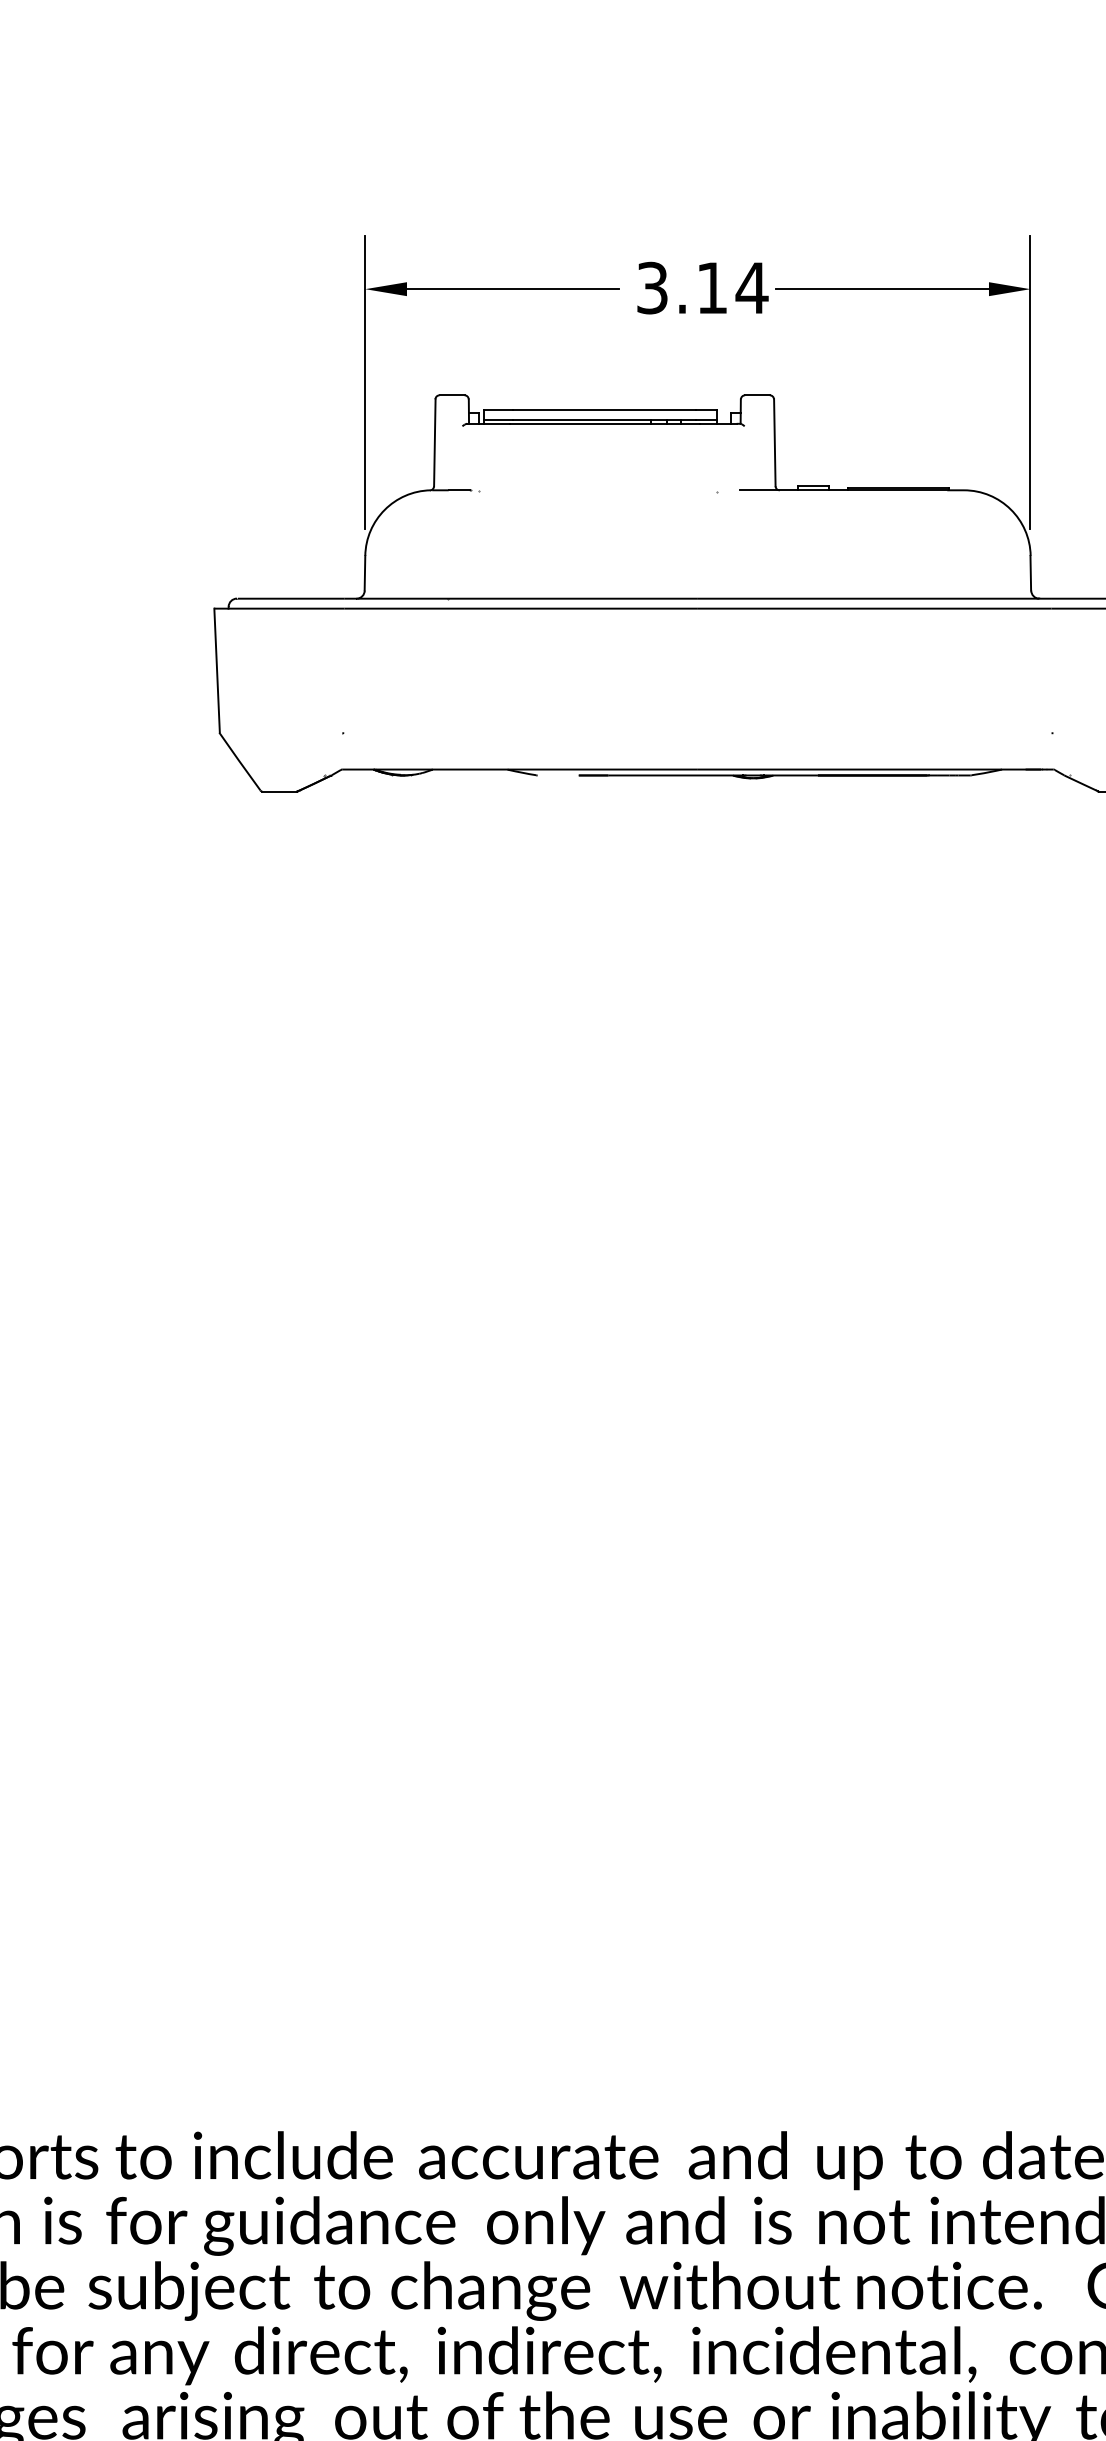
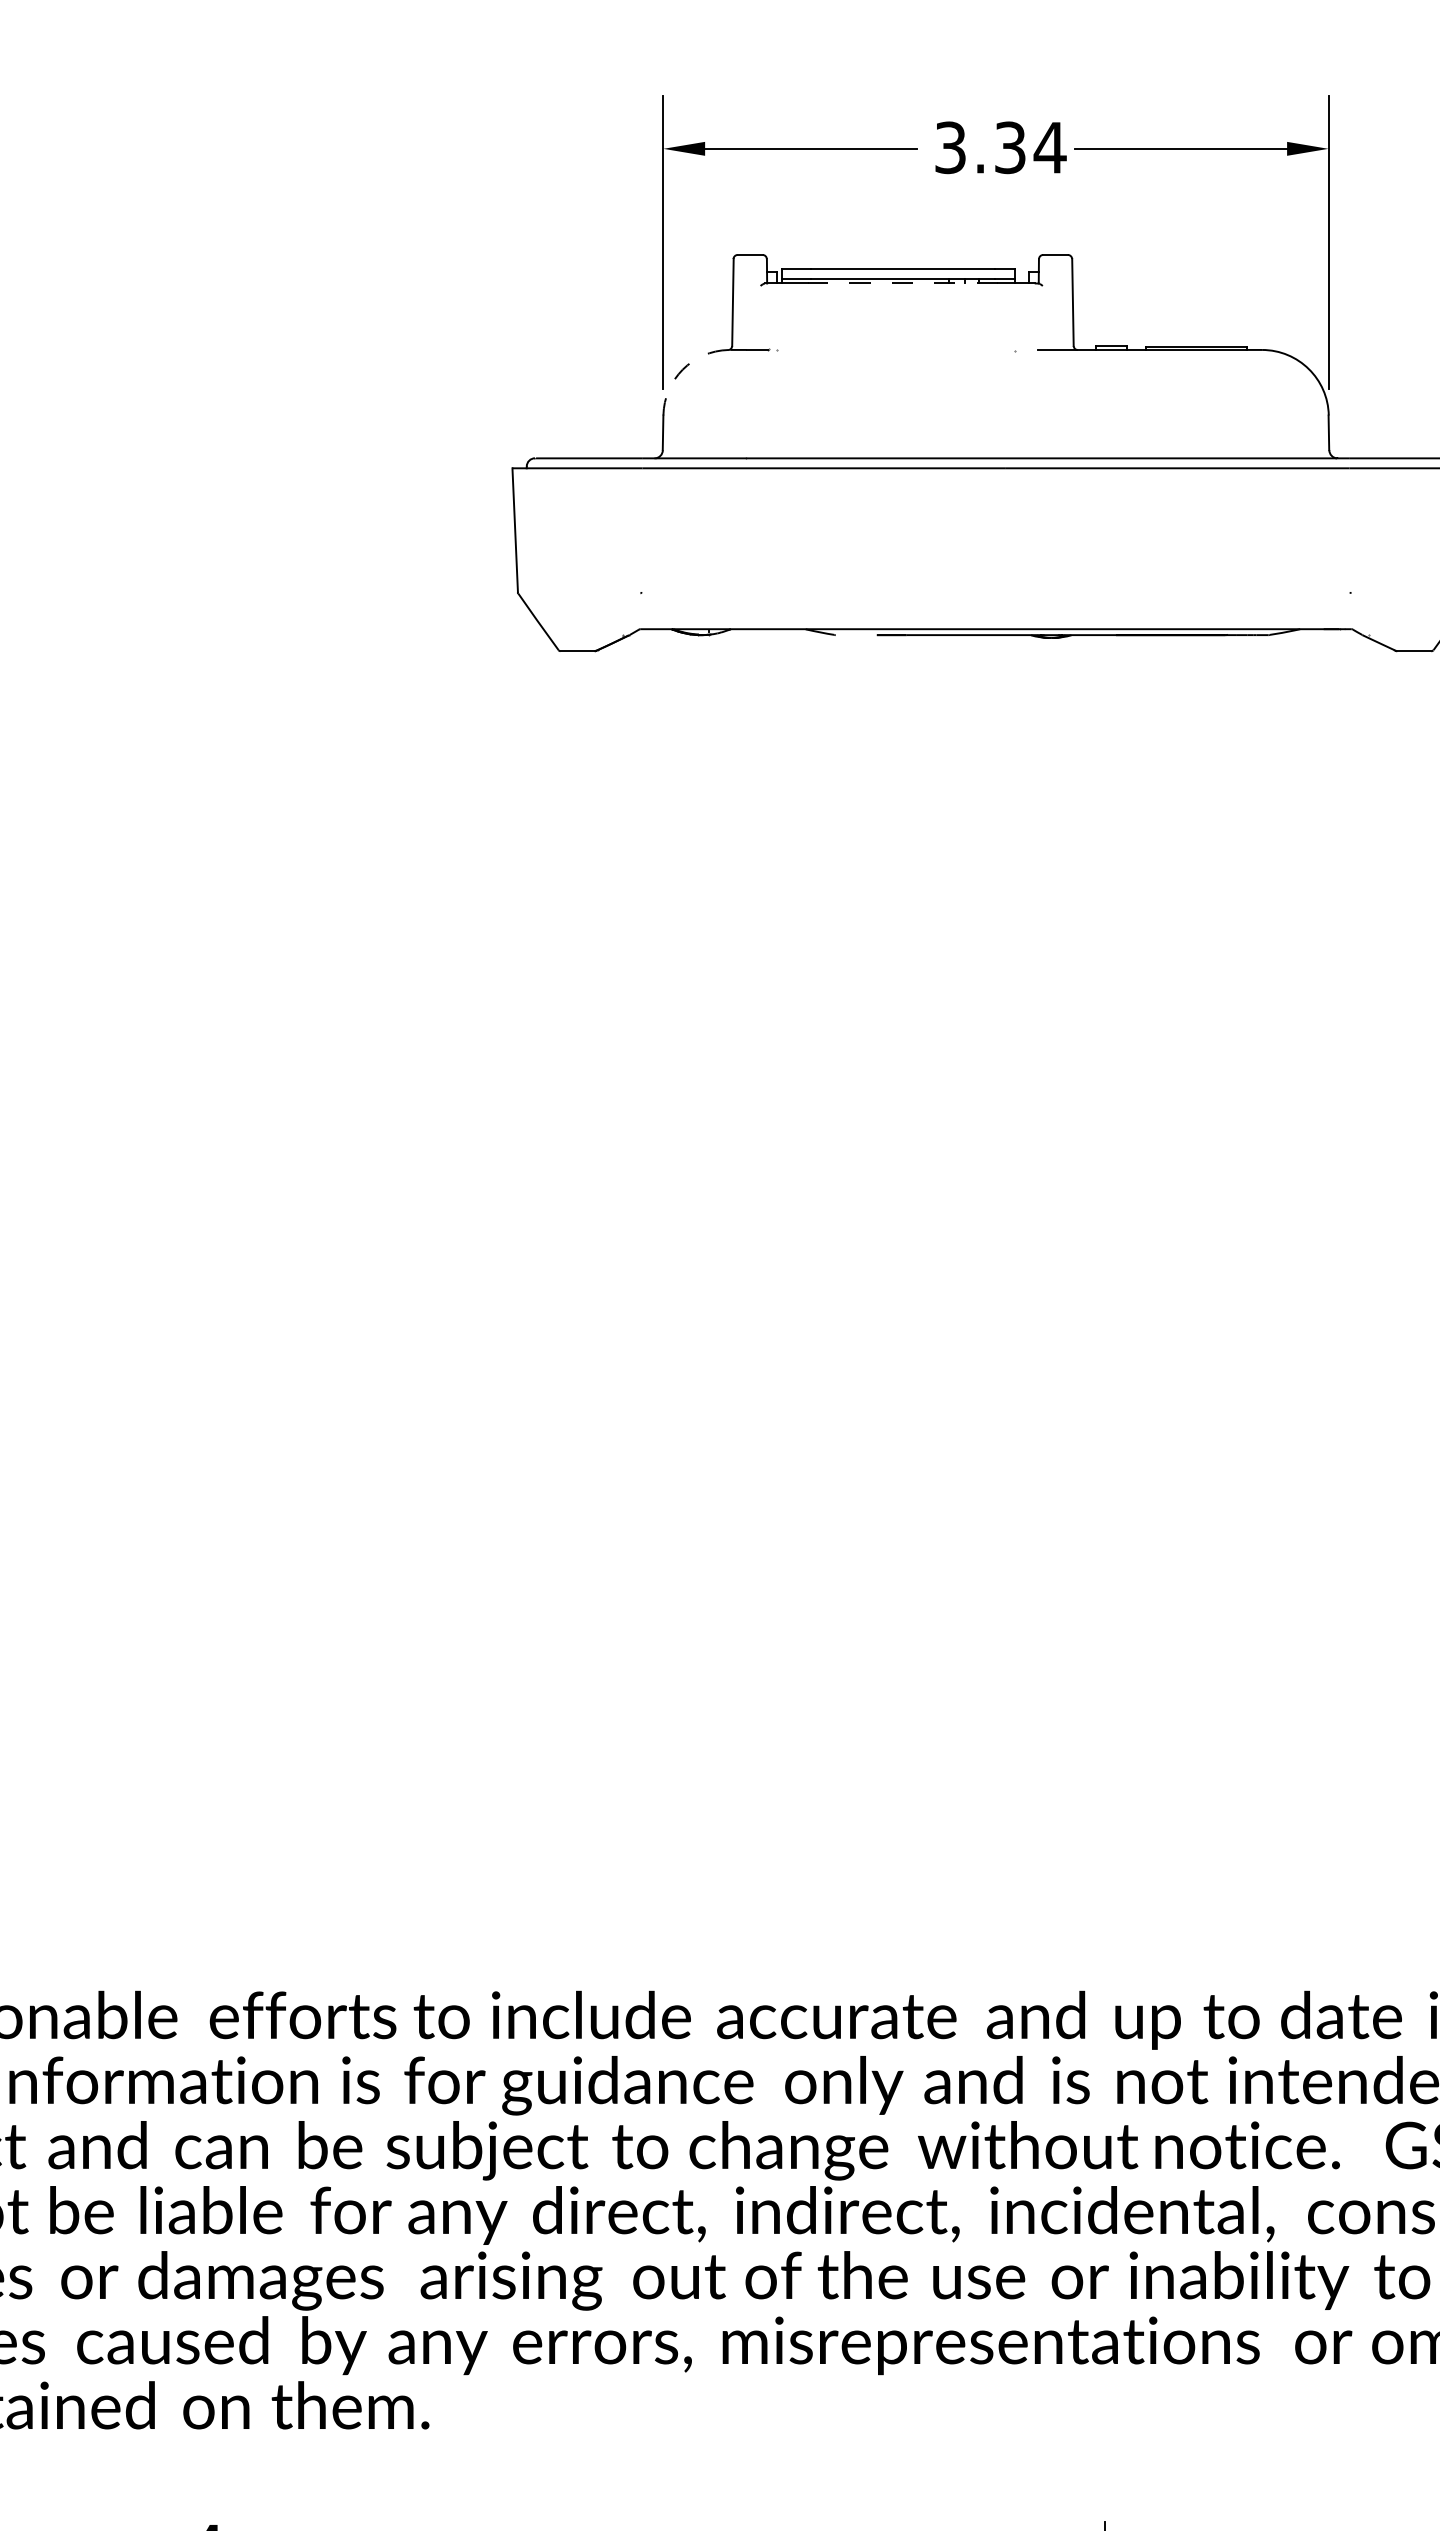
text: (712, 287) -> (1010, 147), 3.14 -> 3.34
line: (604, 423) -> (902, 283), solid -> dashed
arc: (384, 509) -> (682, 369), solid -> dashed

